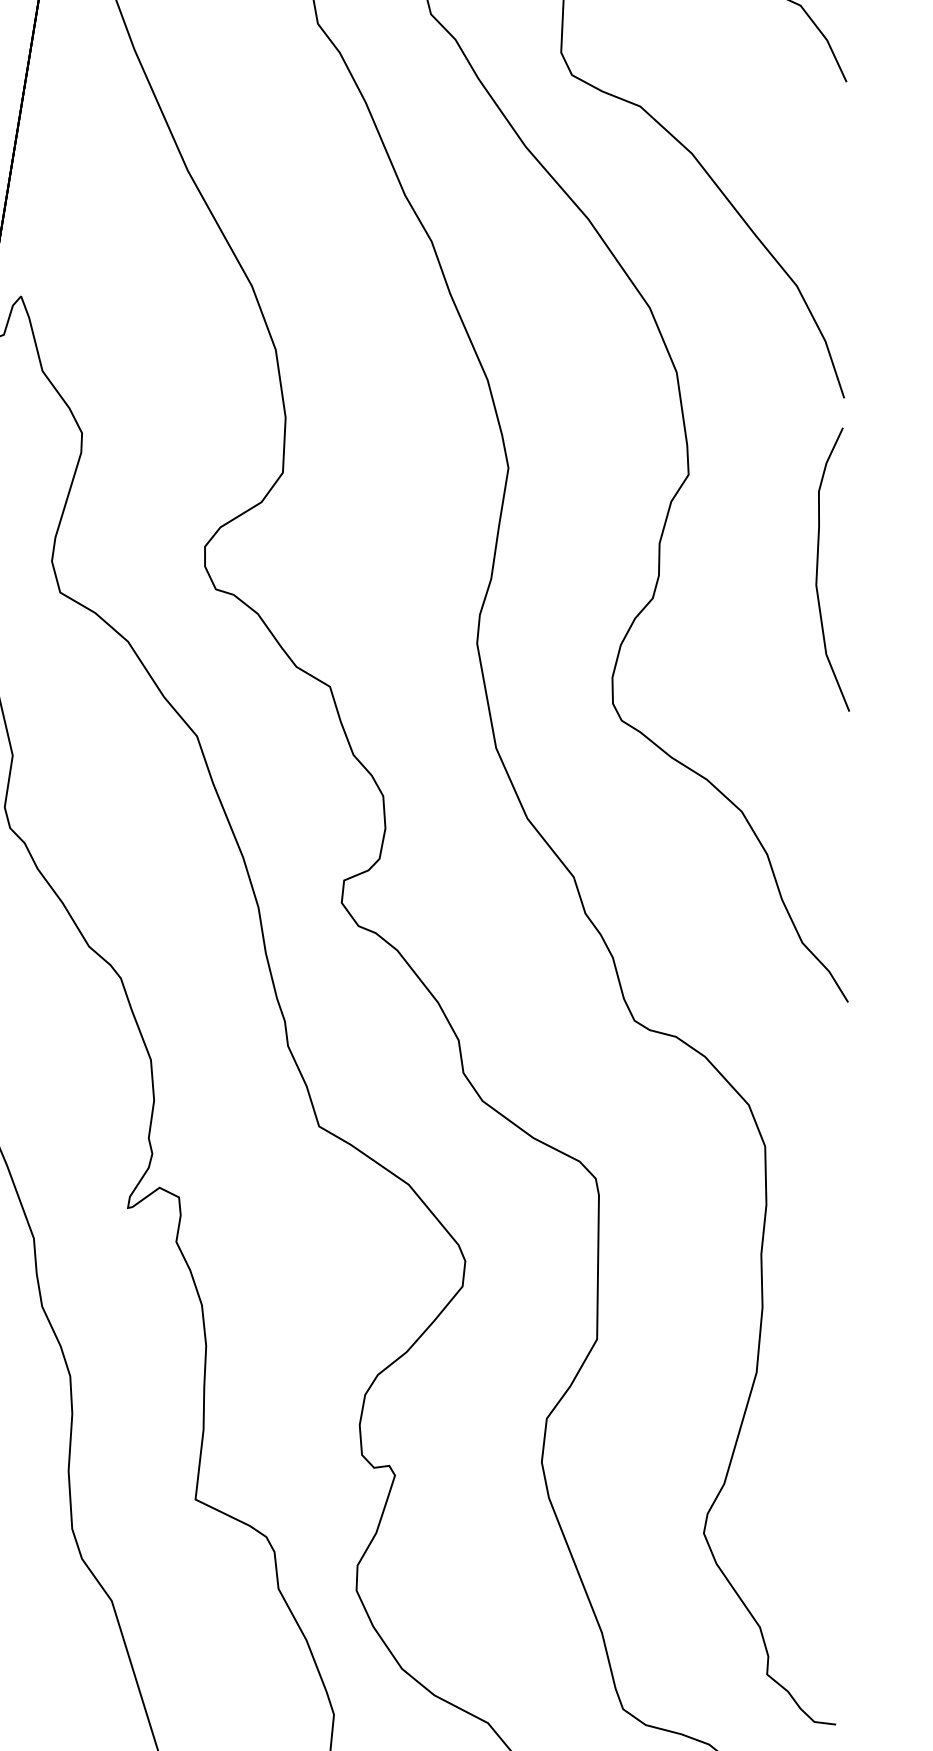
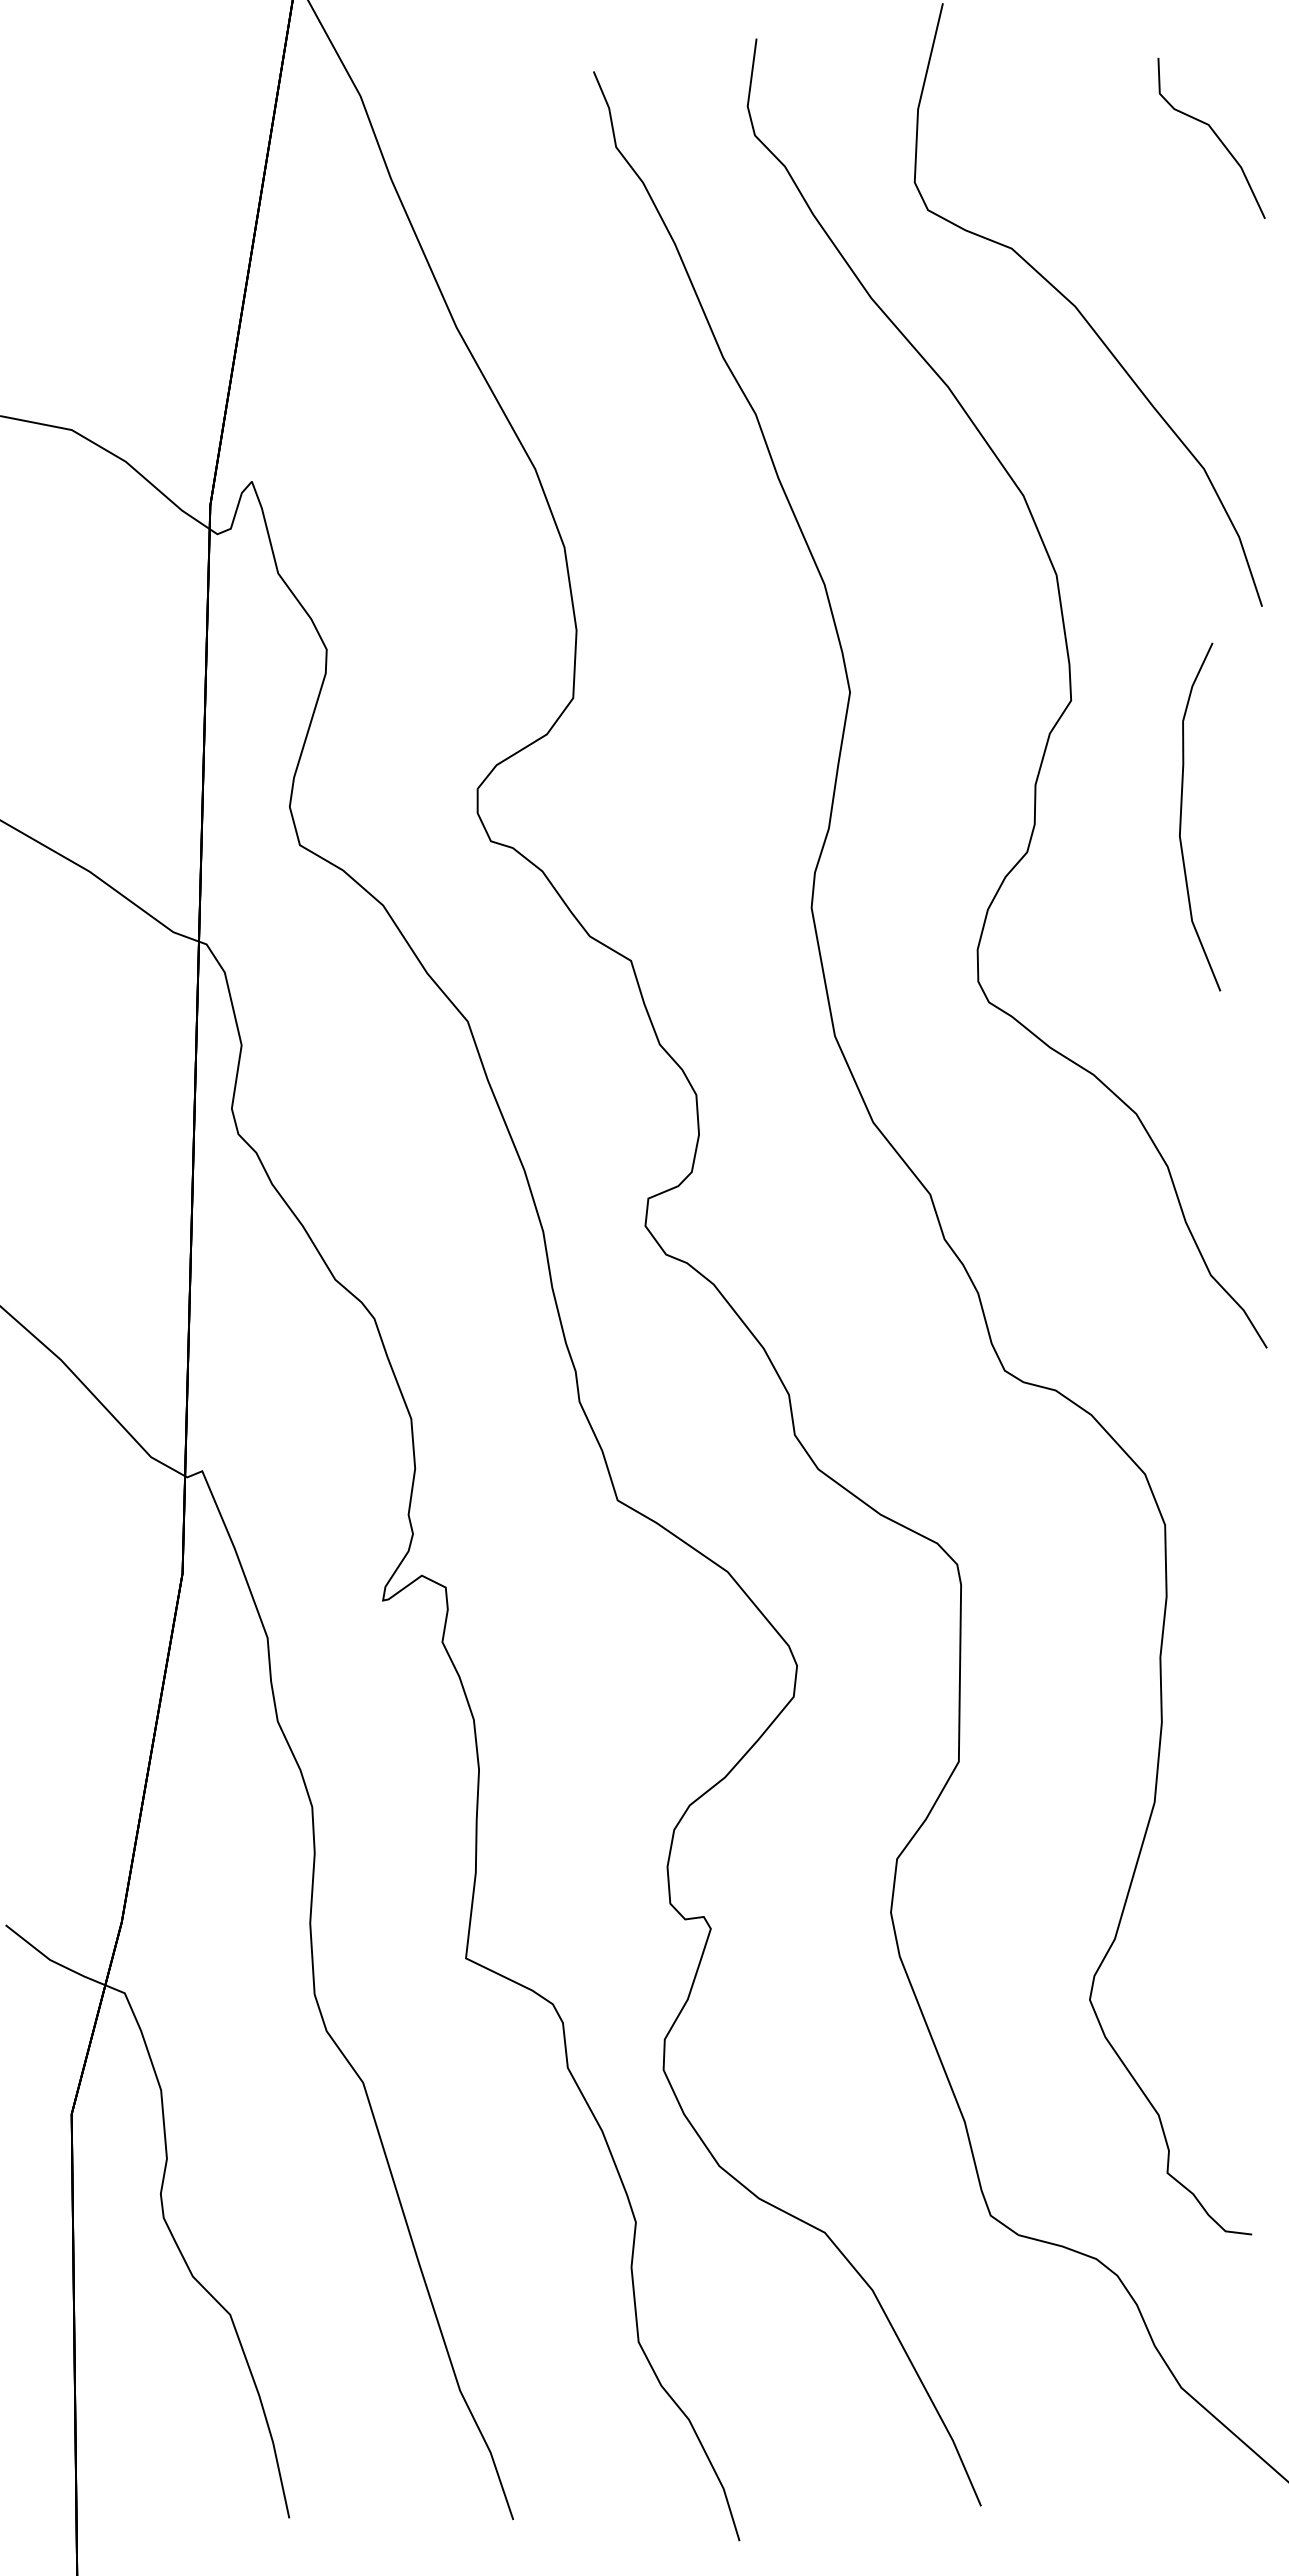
curve: (817, 569) -> (1181, 816), moved

